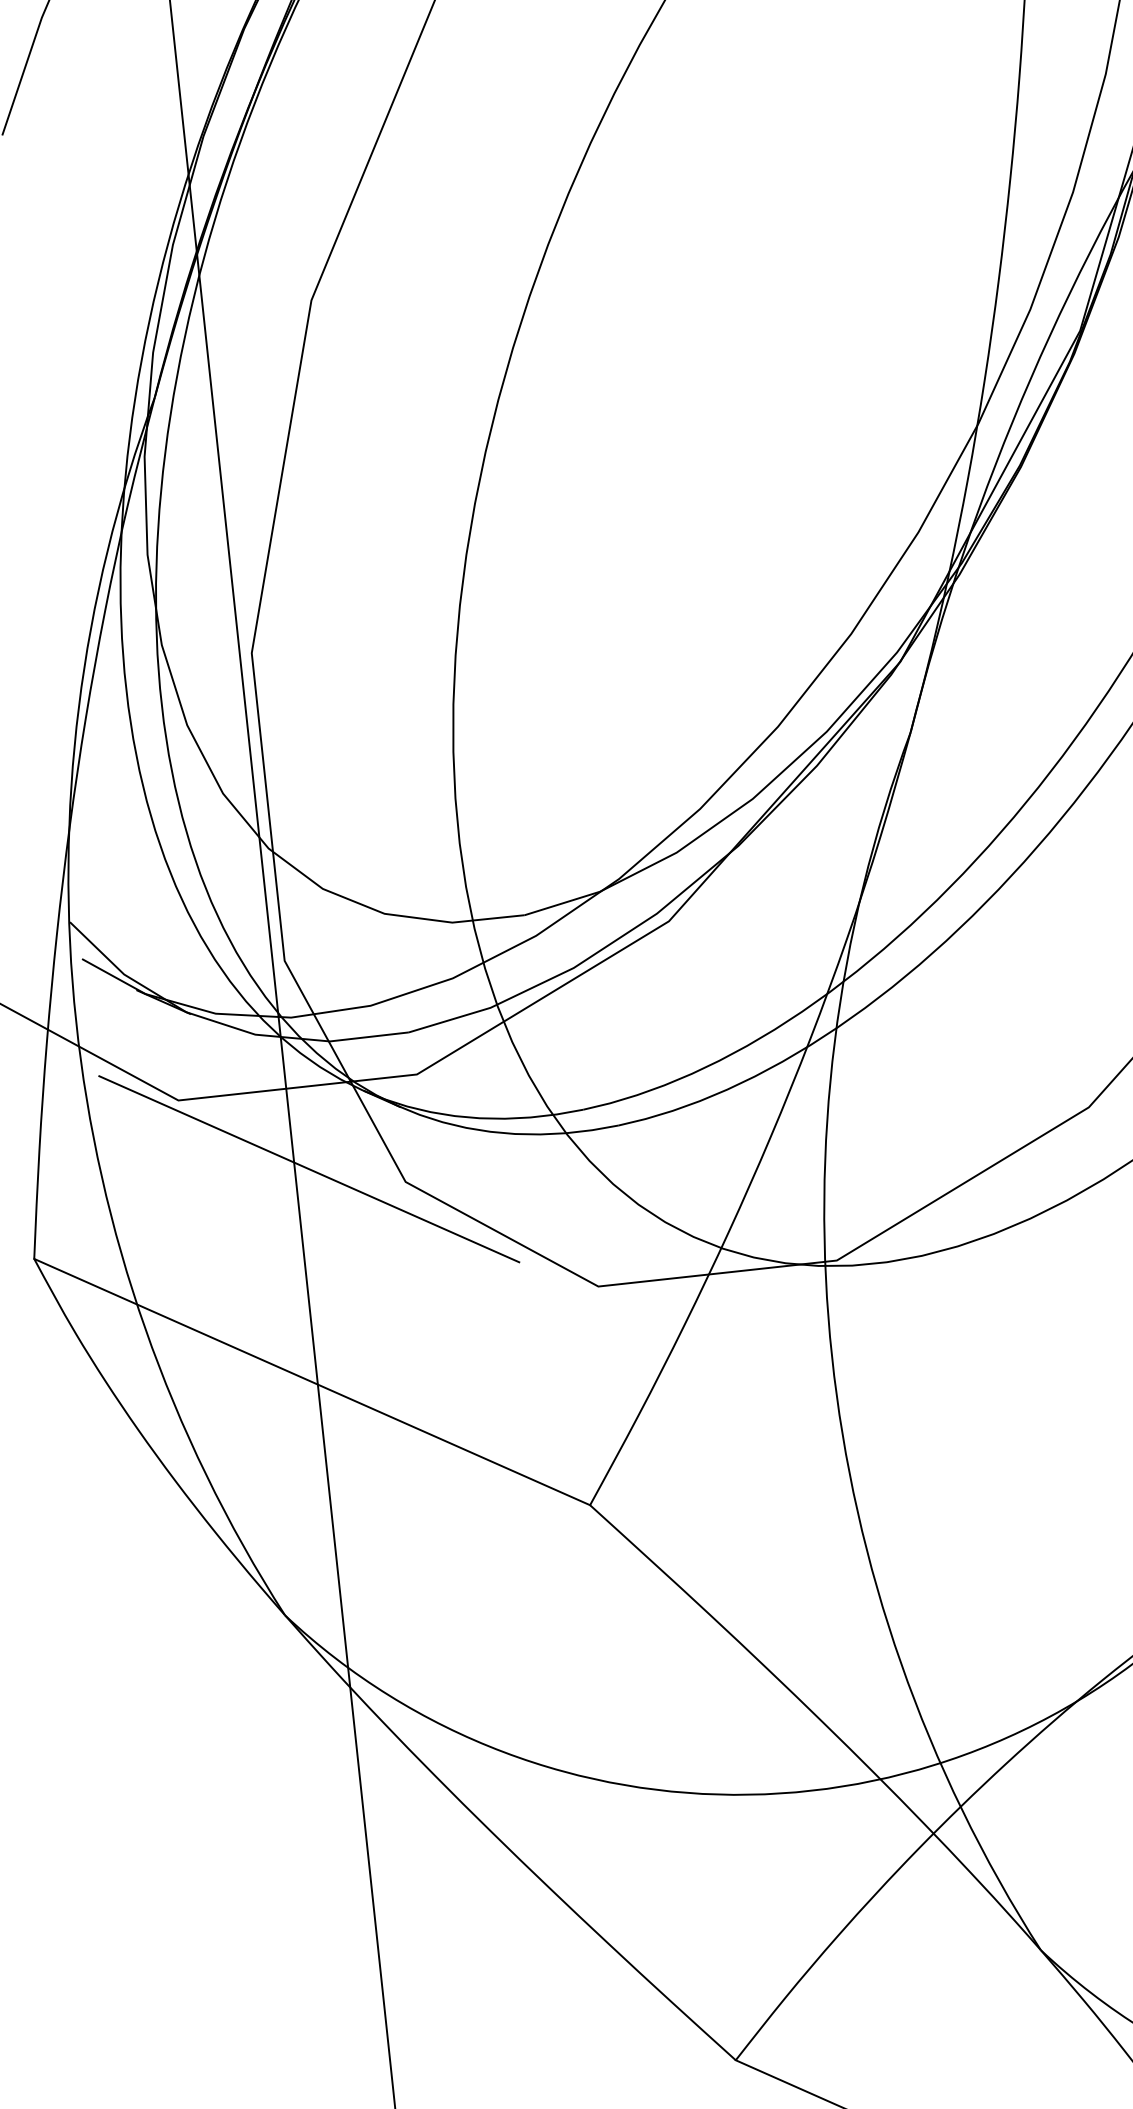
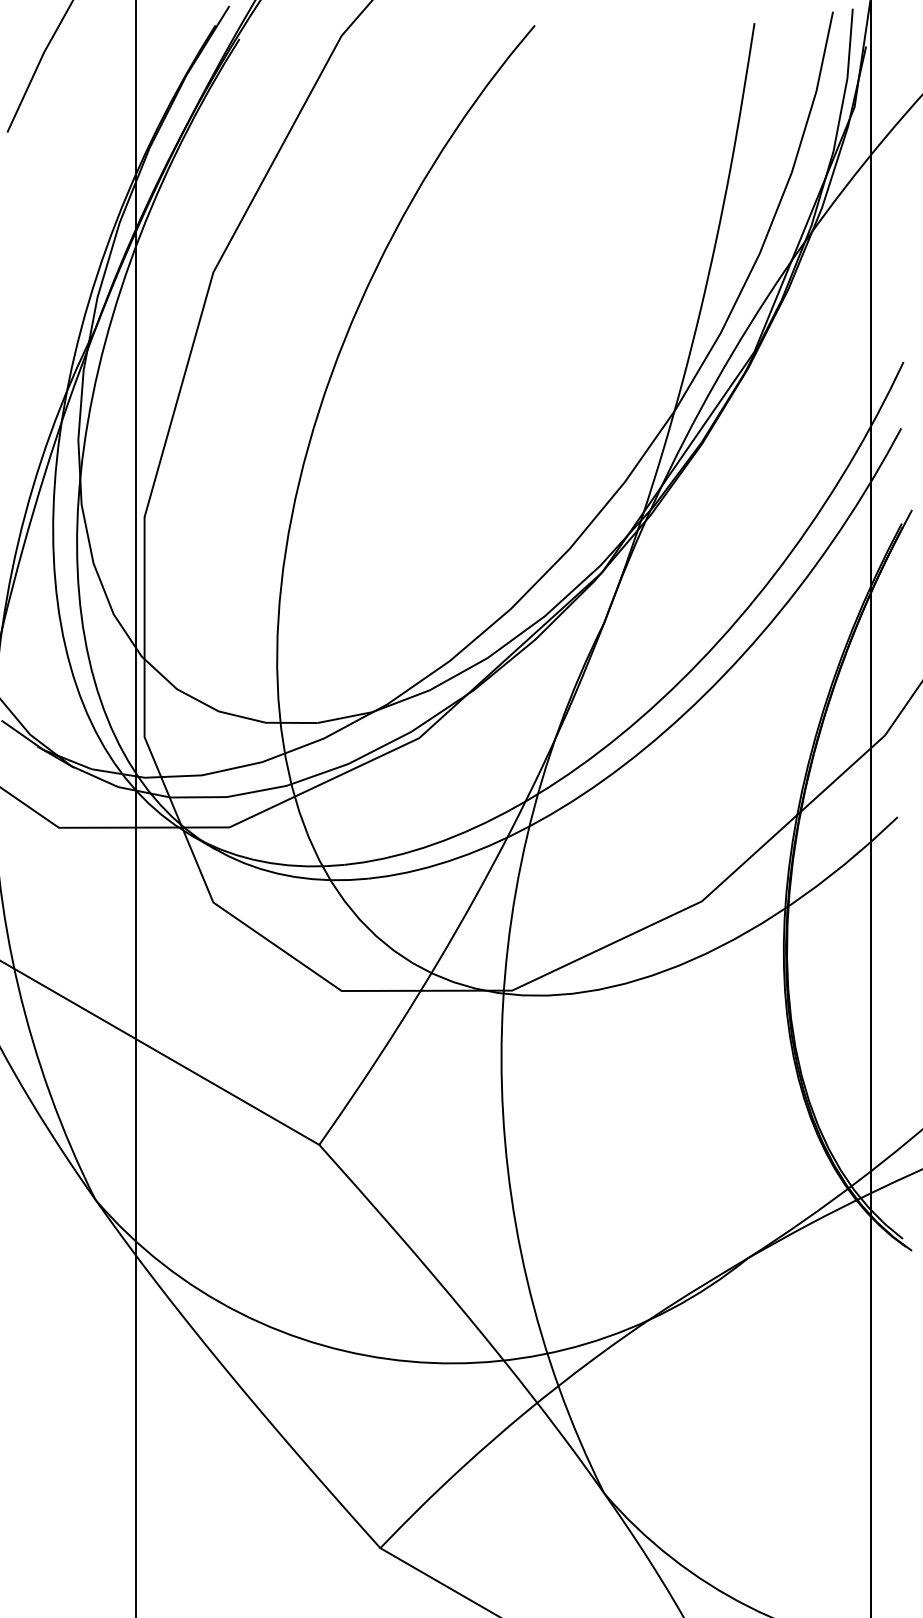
line: (308, 1168) -> (145, 885), removed

